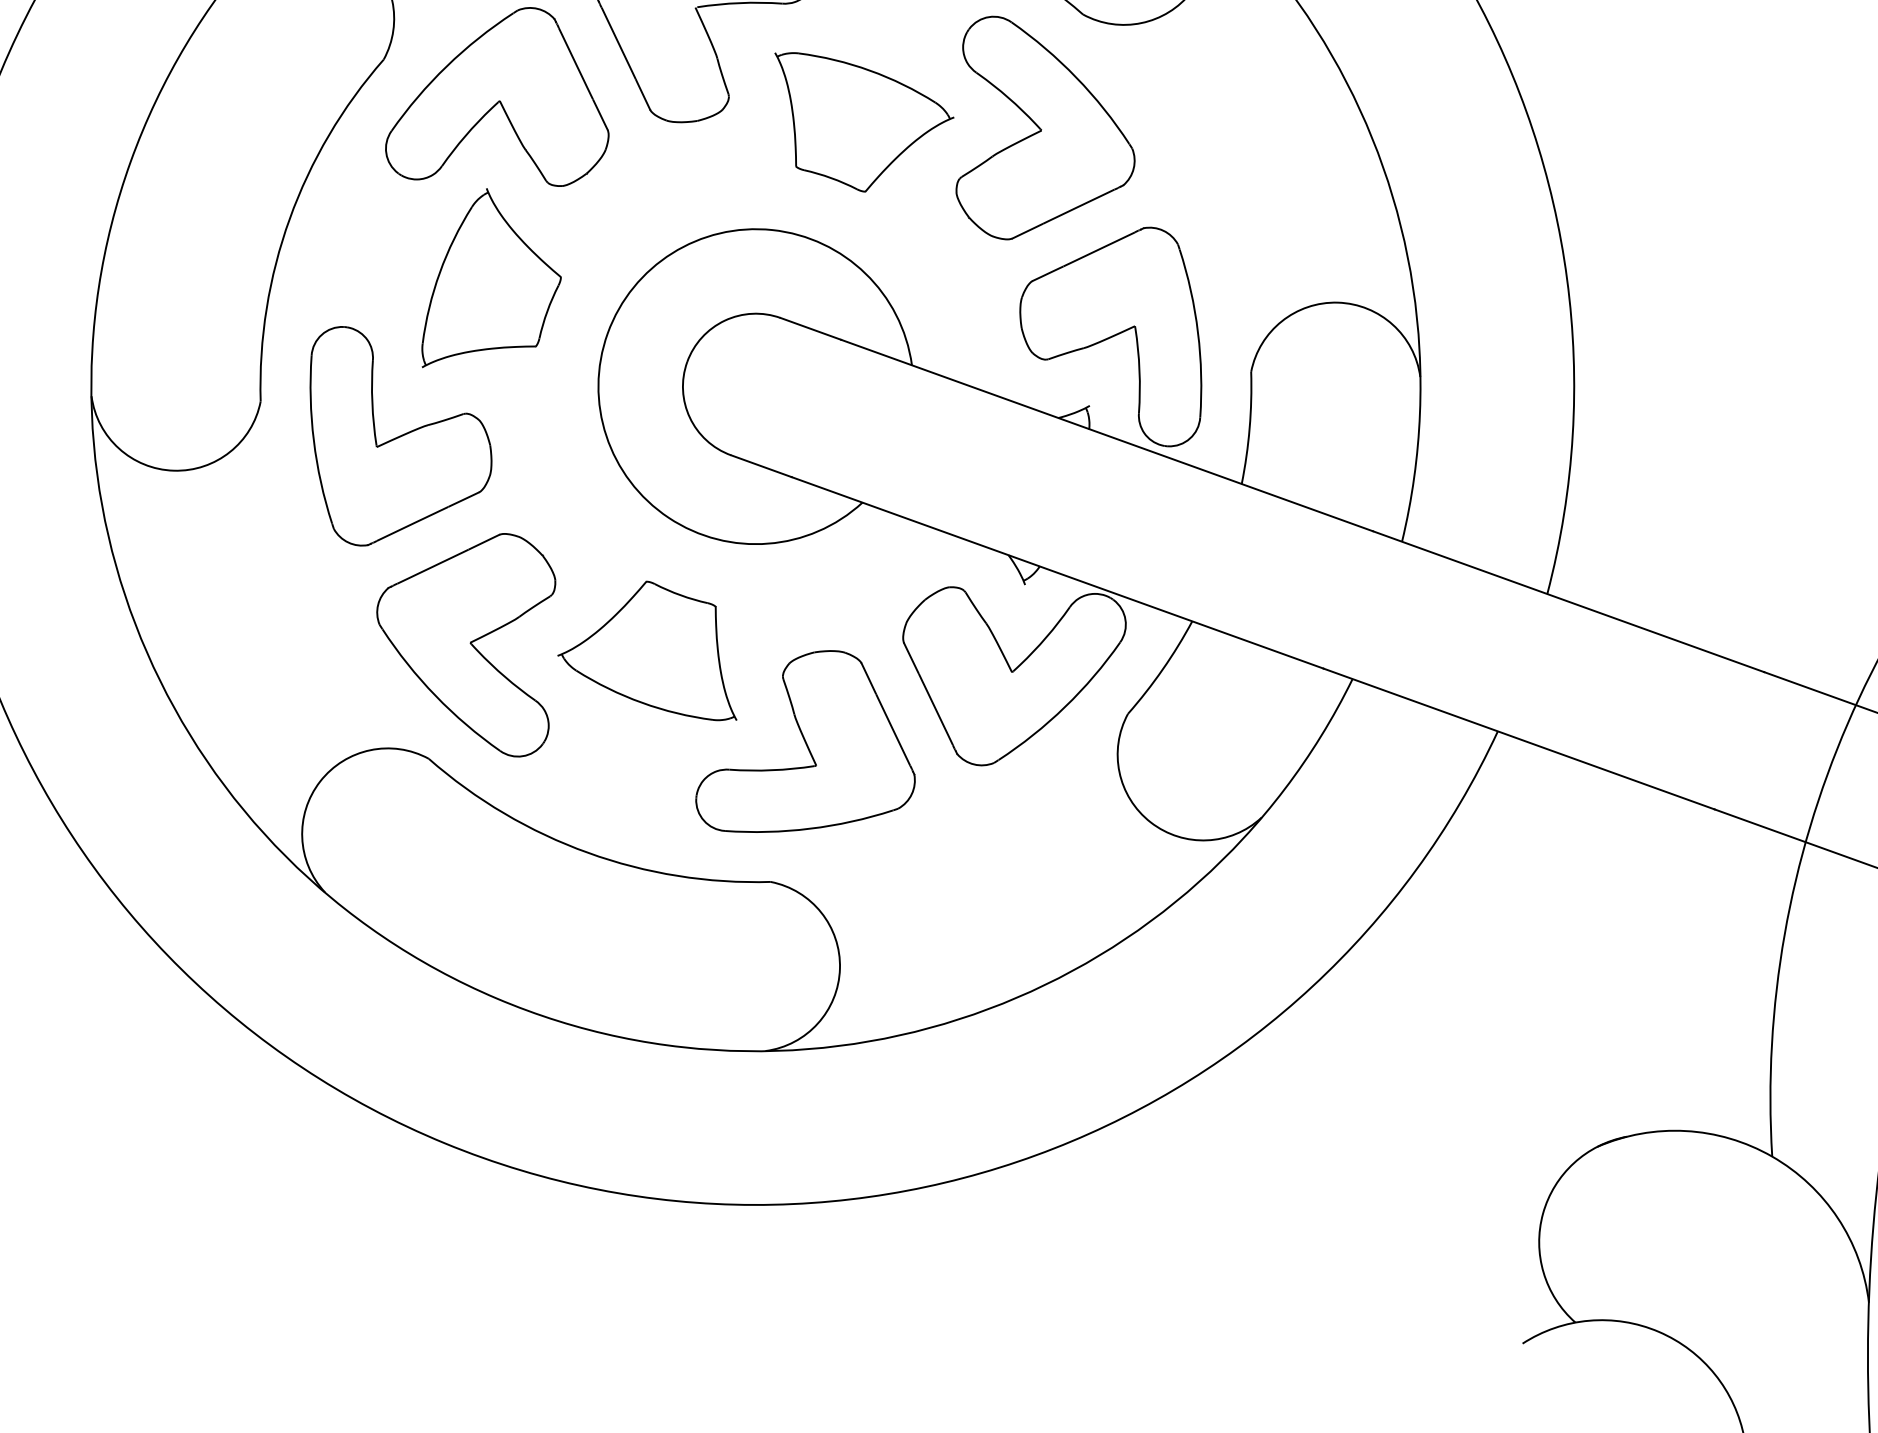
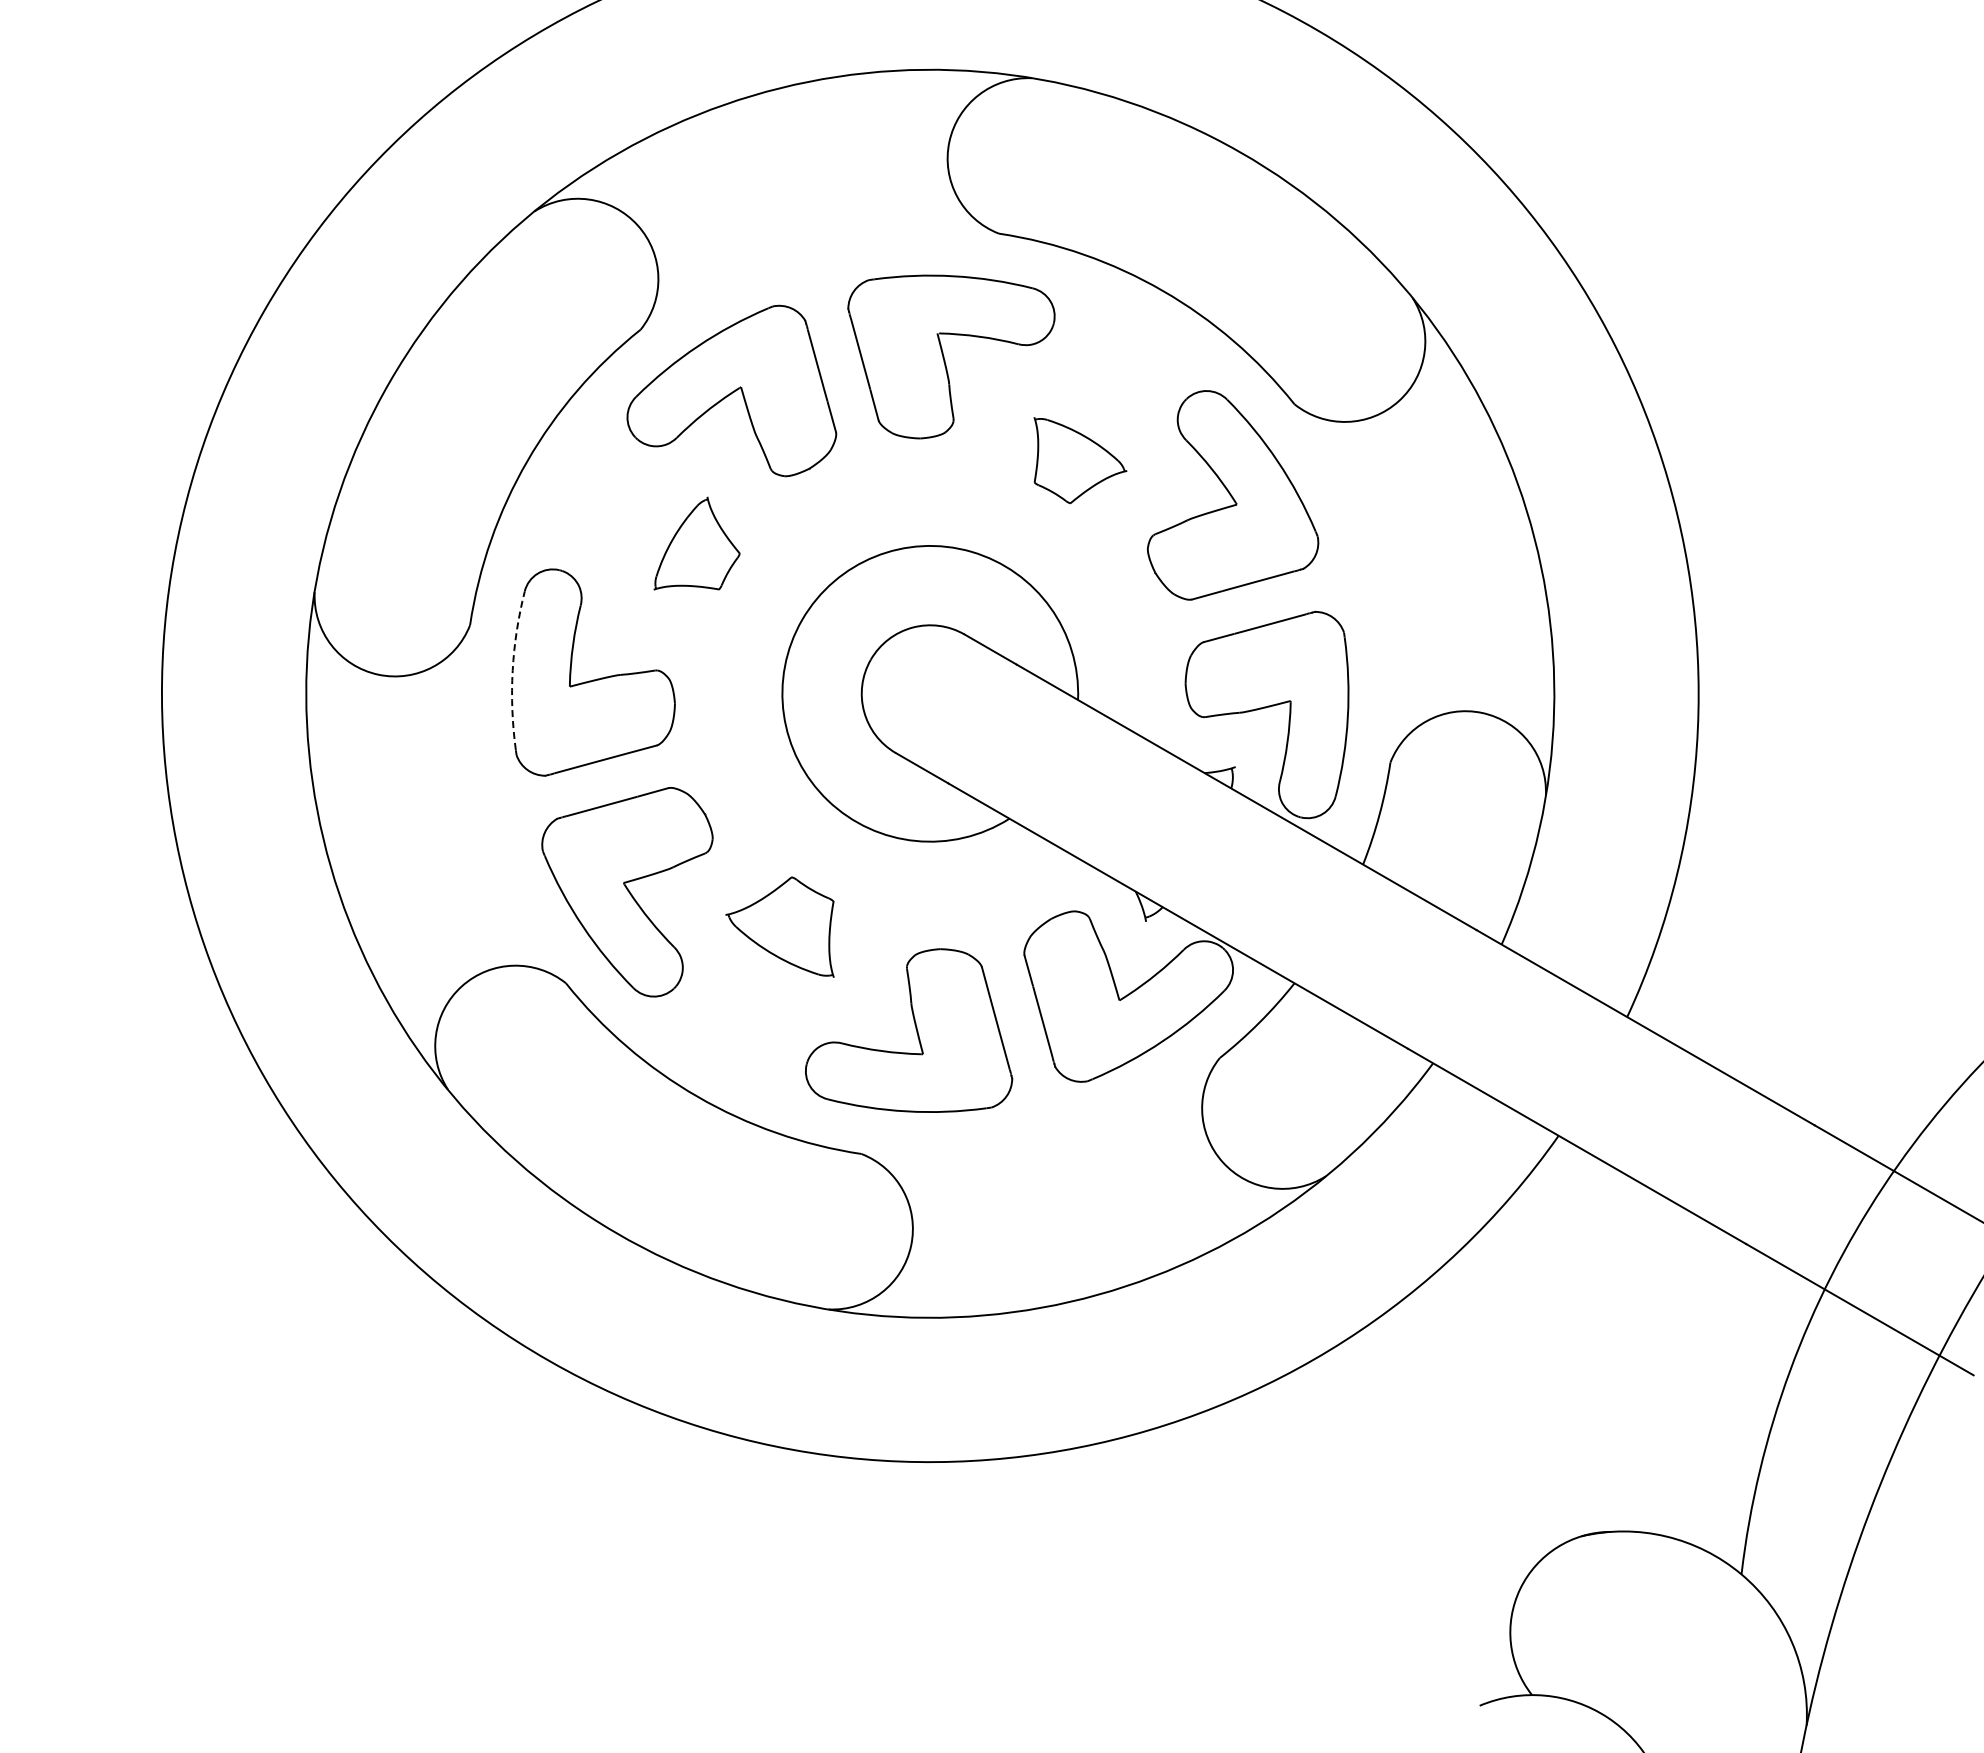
part: (869, 113) -> (1080, 460), size x0.6
part: (482, 273) -> (696, 543), size x0.6
arc: (313, 441) -> (512, 670), solid -> dashed
part: (641, 660) -> (779, 927), size x0.7

